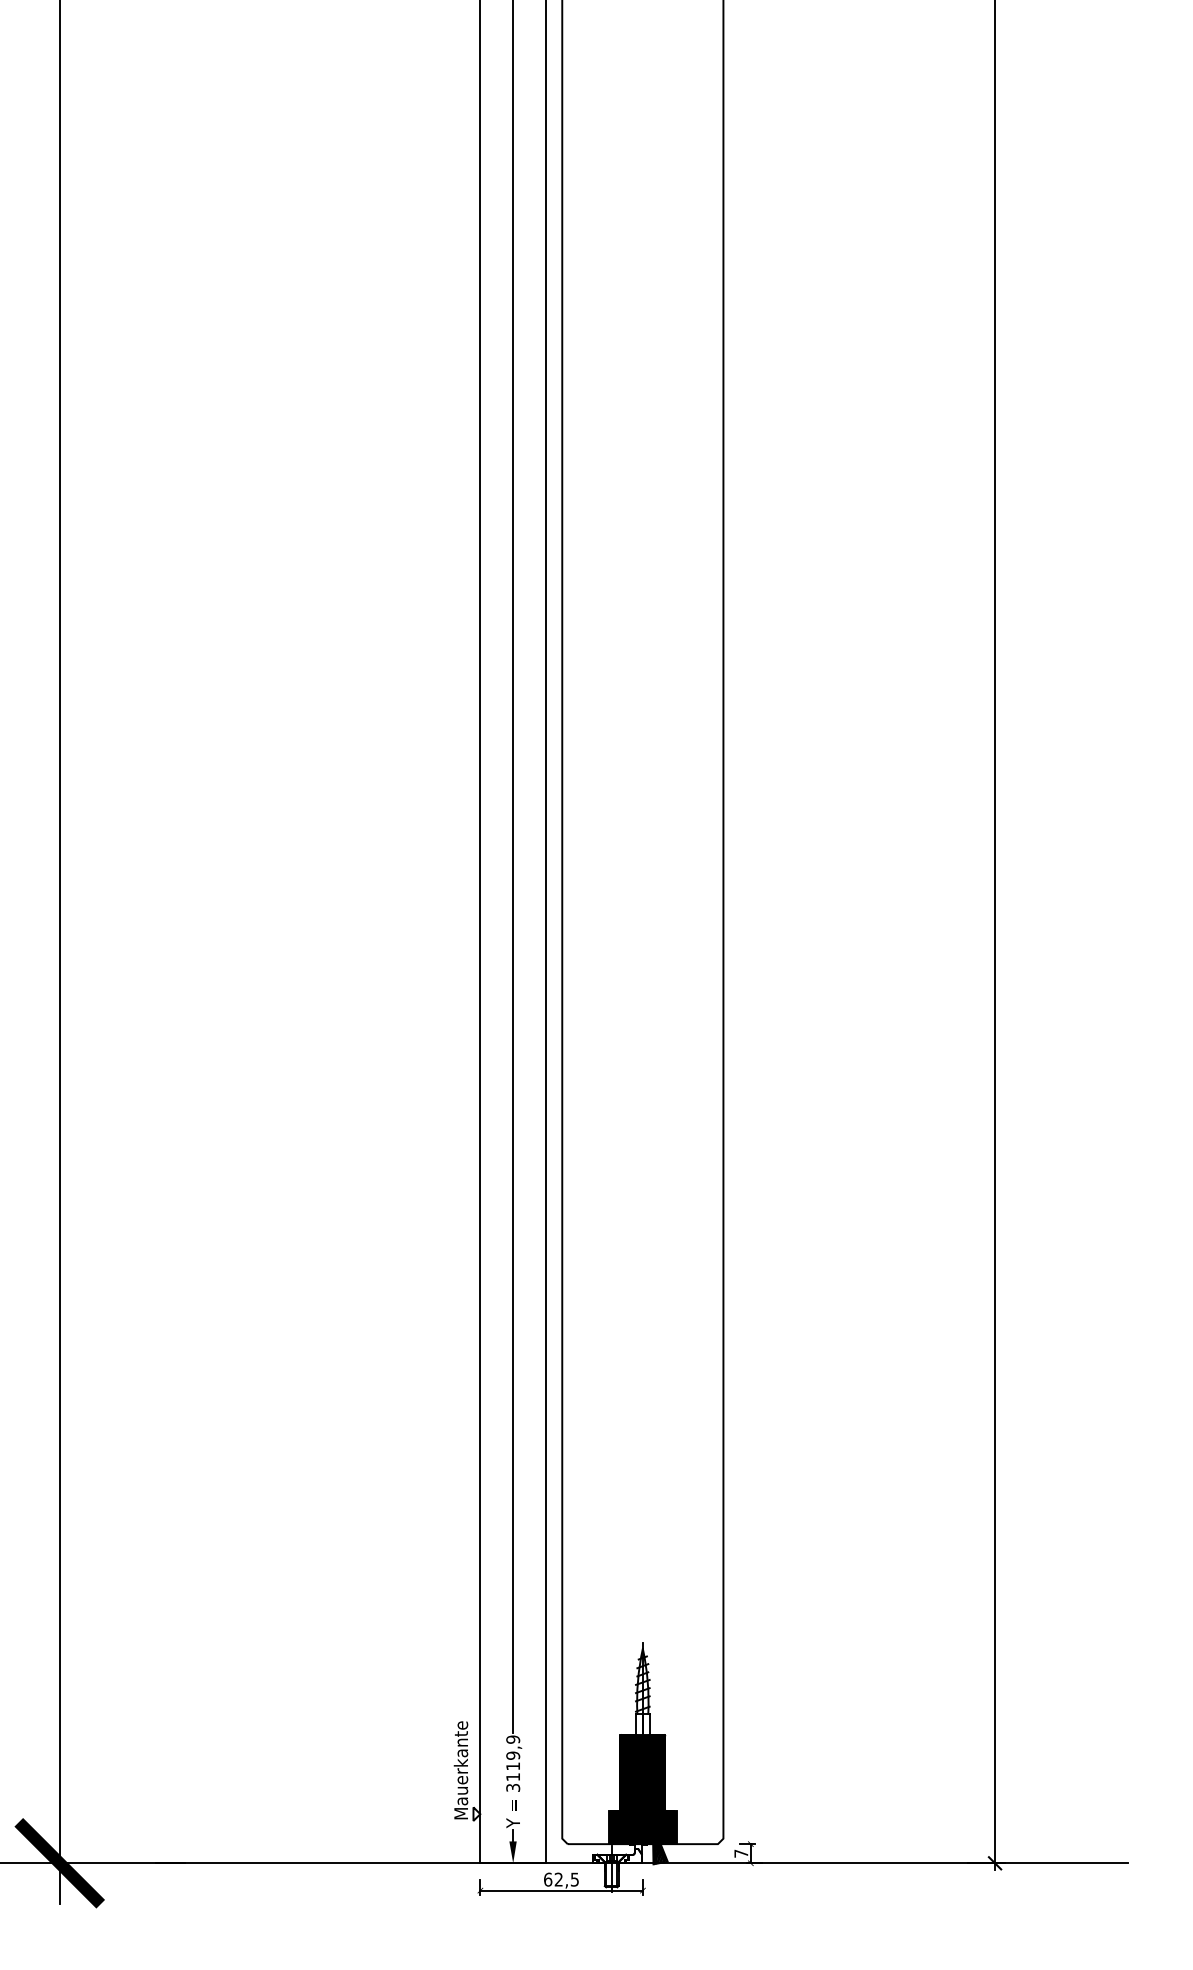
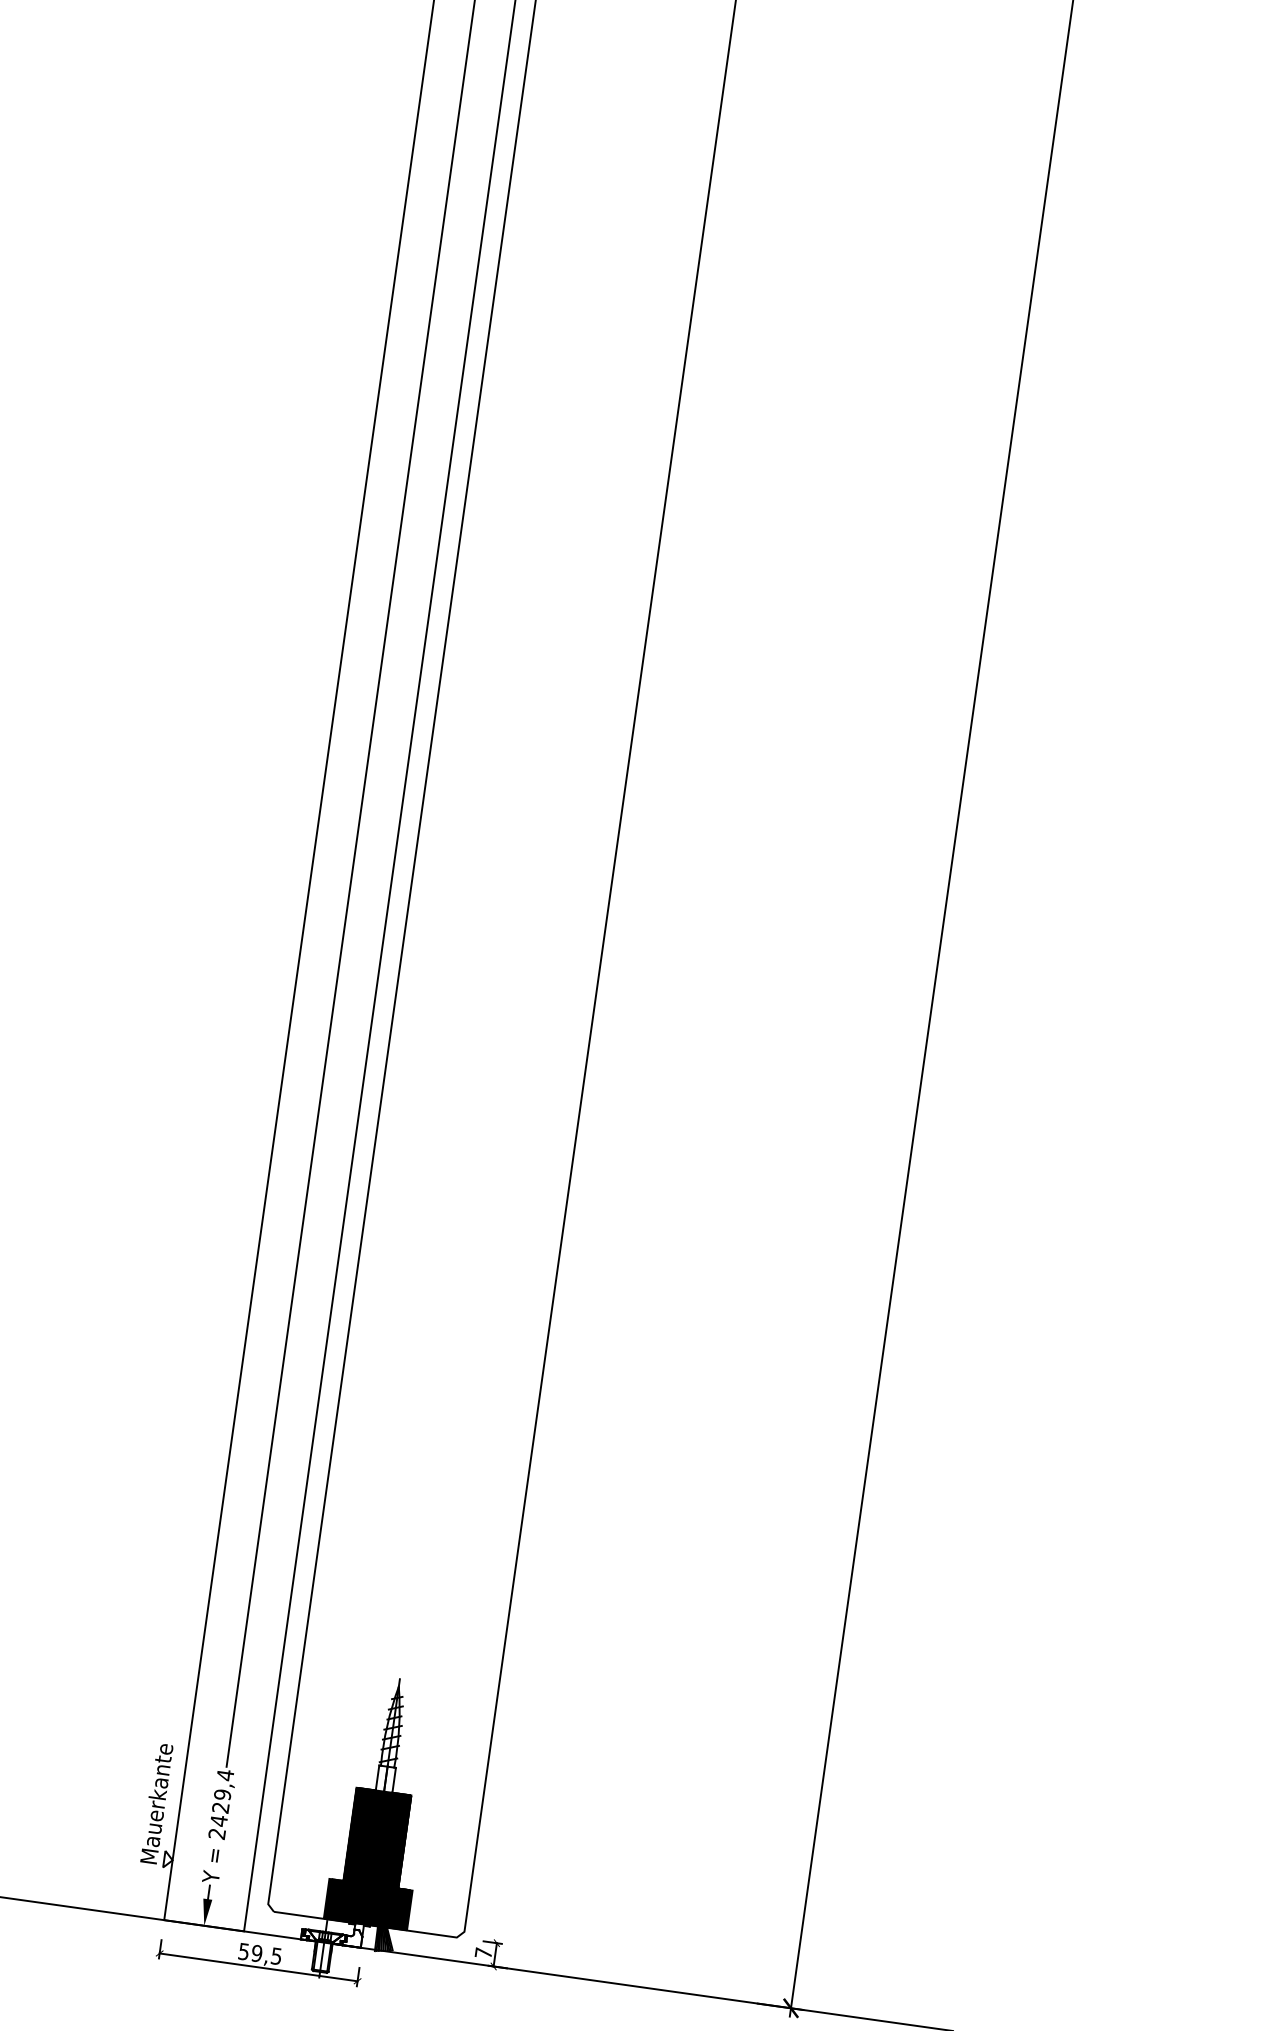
text: (513, 1763) -> (221, 1804), 3119,9 -> 2429,4
text: (553, 1879) -> (250, 1952), 62,5 -> 59,5

